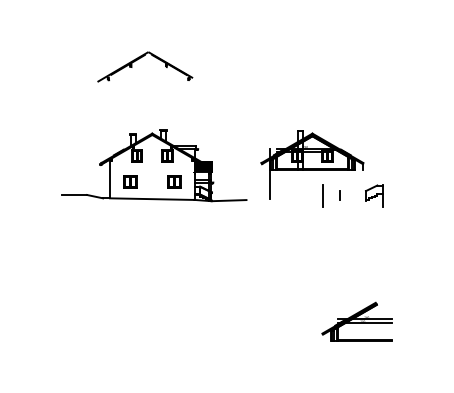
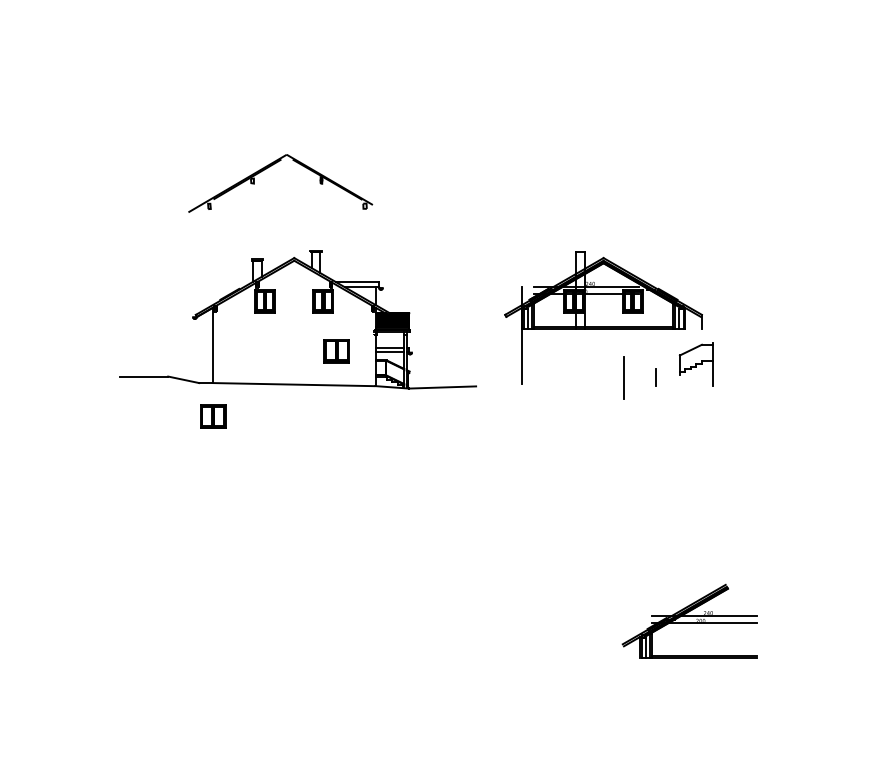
part: (141, 58) -> (273, 167), moved
part: (130, 181) -> (213, 416), moved
part: (374, 195) -> (696, 364), moved

